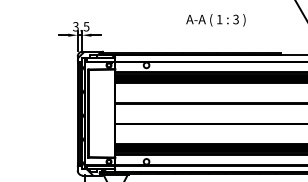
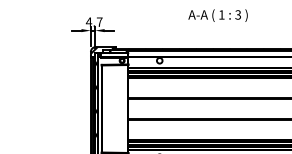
text: (215, 20) -> (217, 15), moved
text: (80, 26) -> (93, 21), 3.5 -> 4.7

